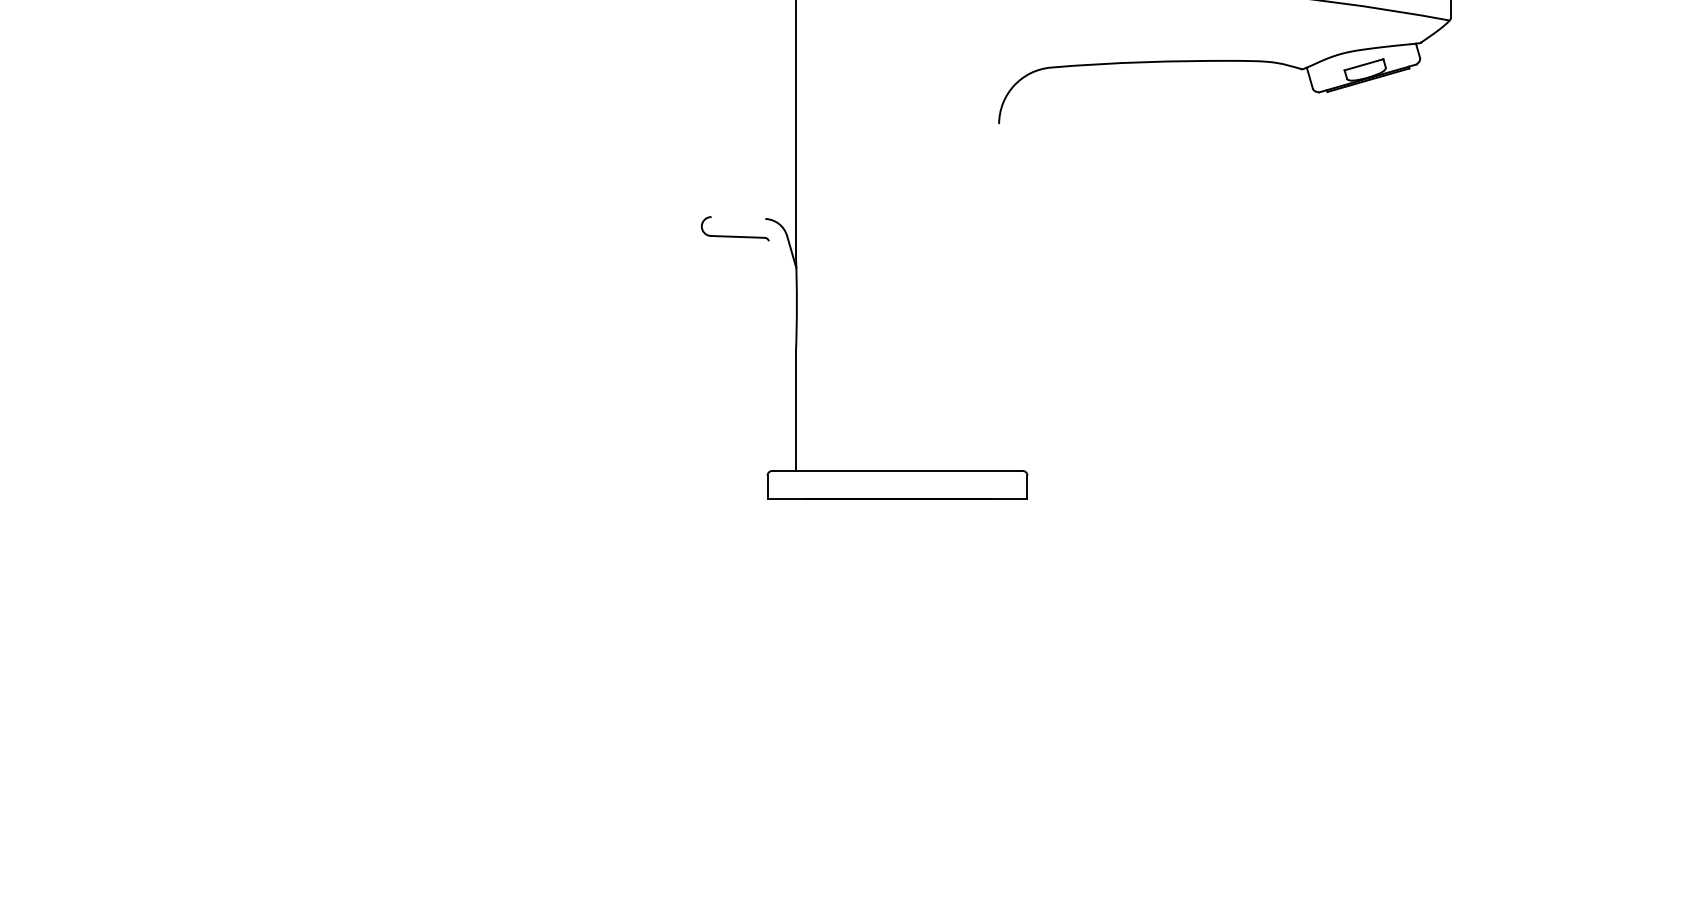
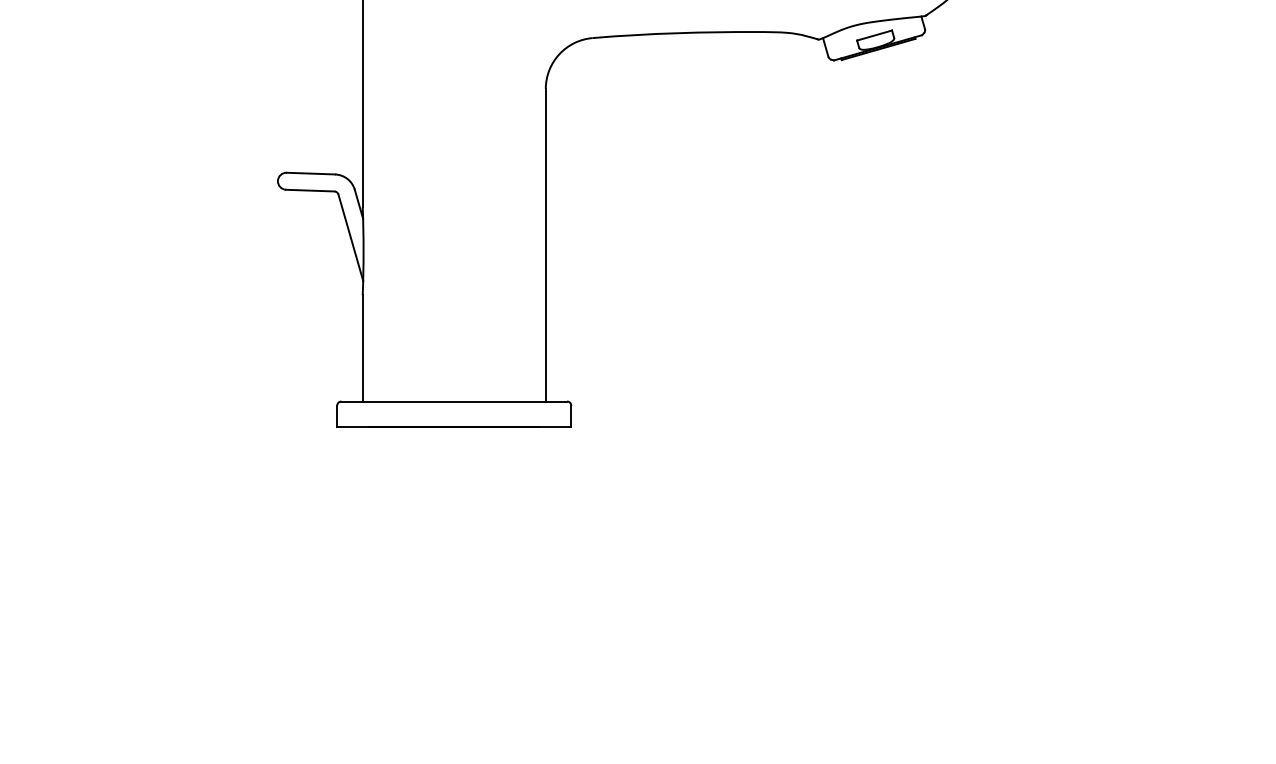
line: (738, 217) -> (310, 173), added
line: (782, 289) -> (350, 238), added
line: (999, 297) -> (546, 245), added

